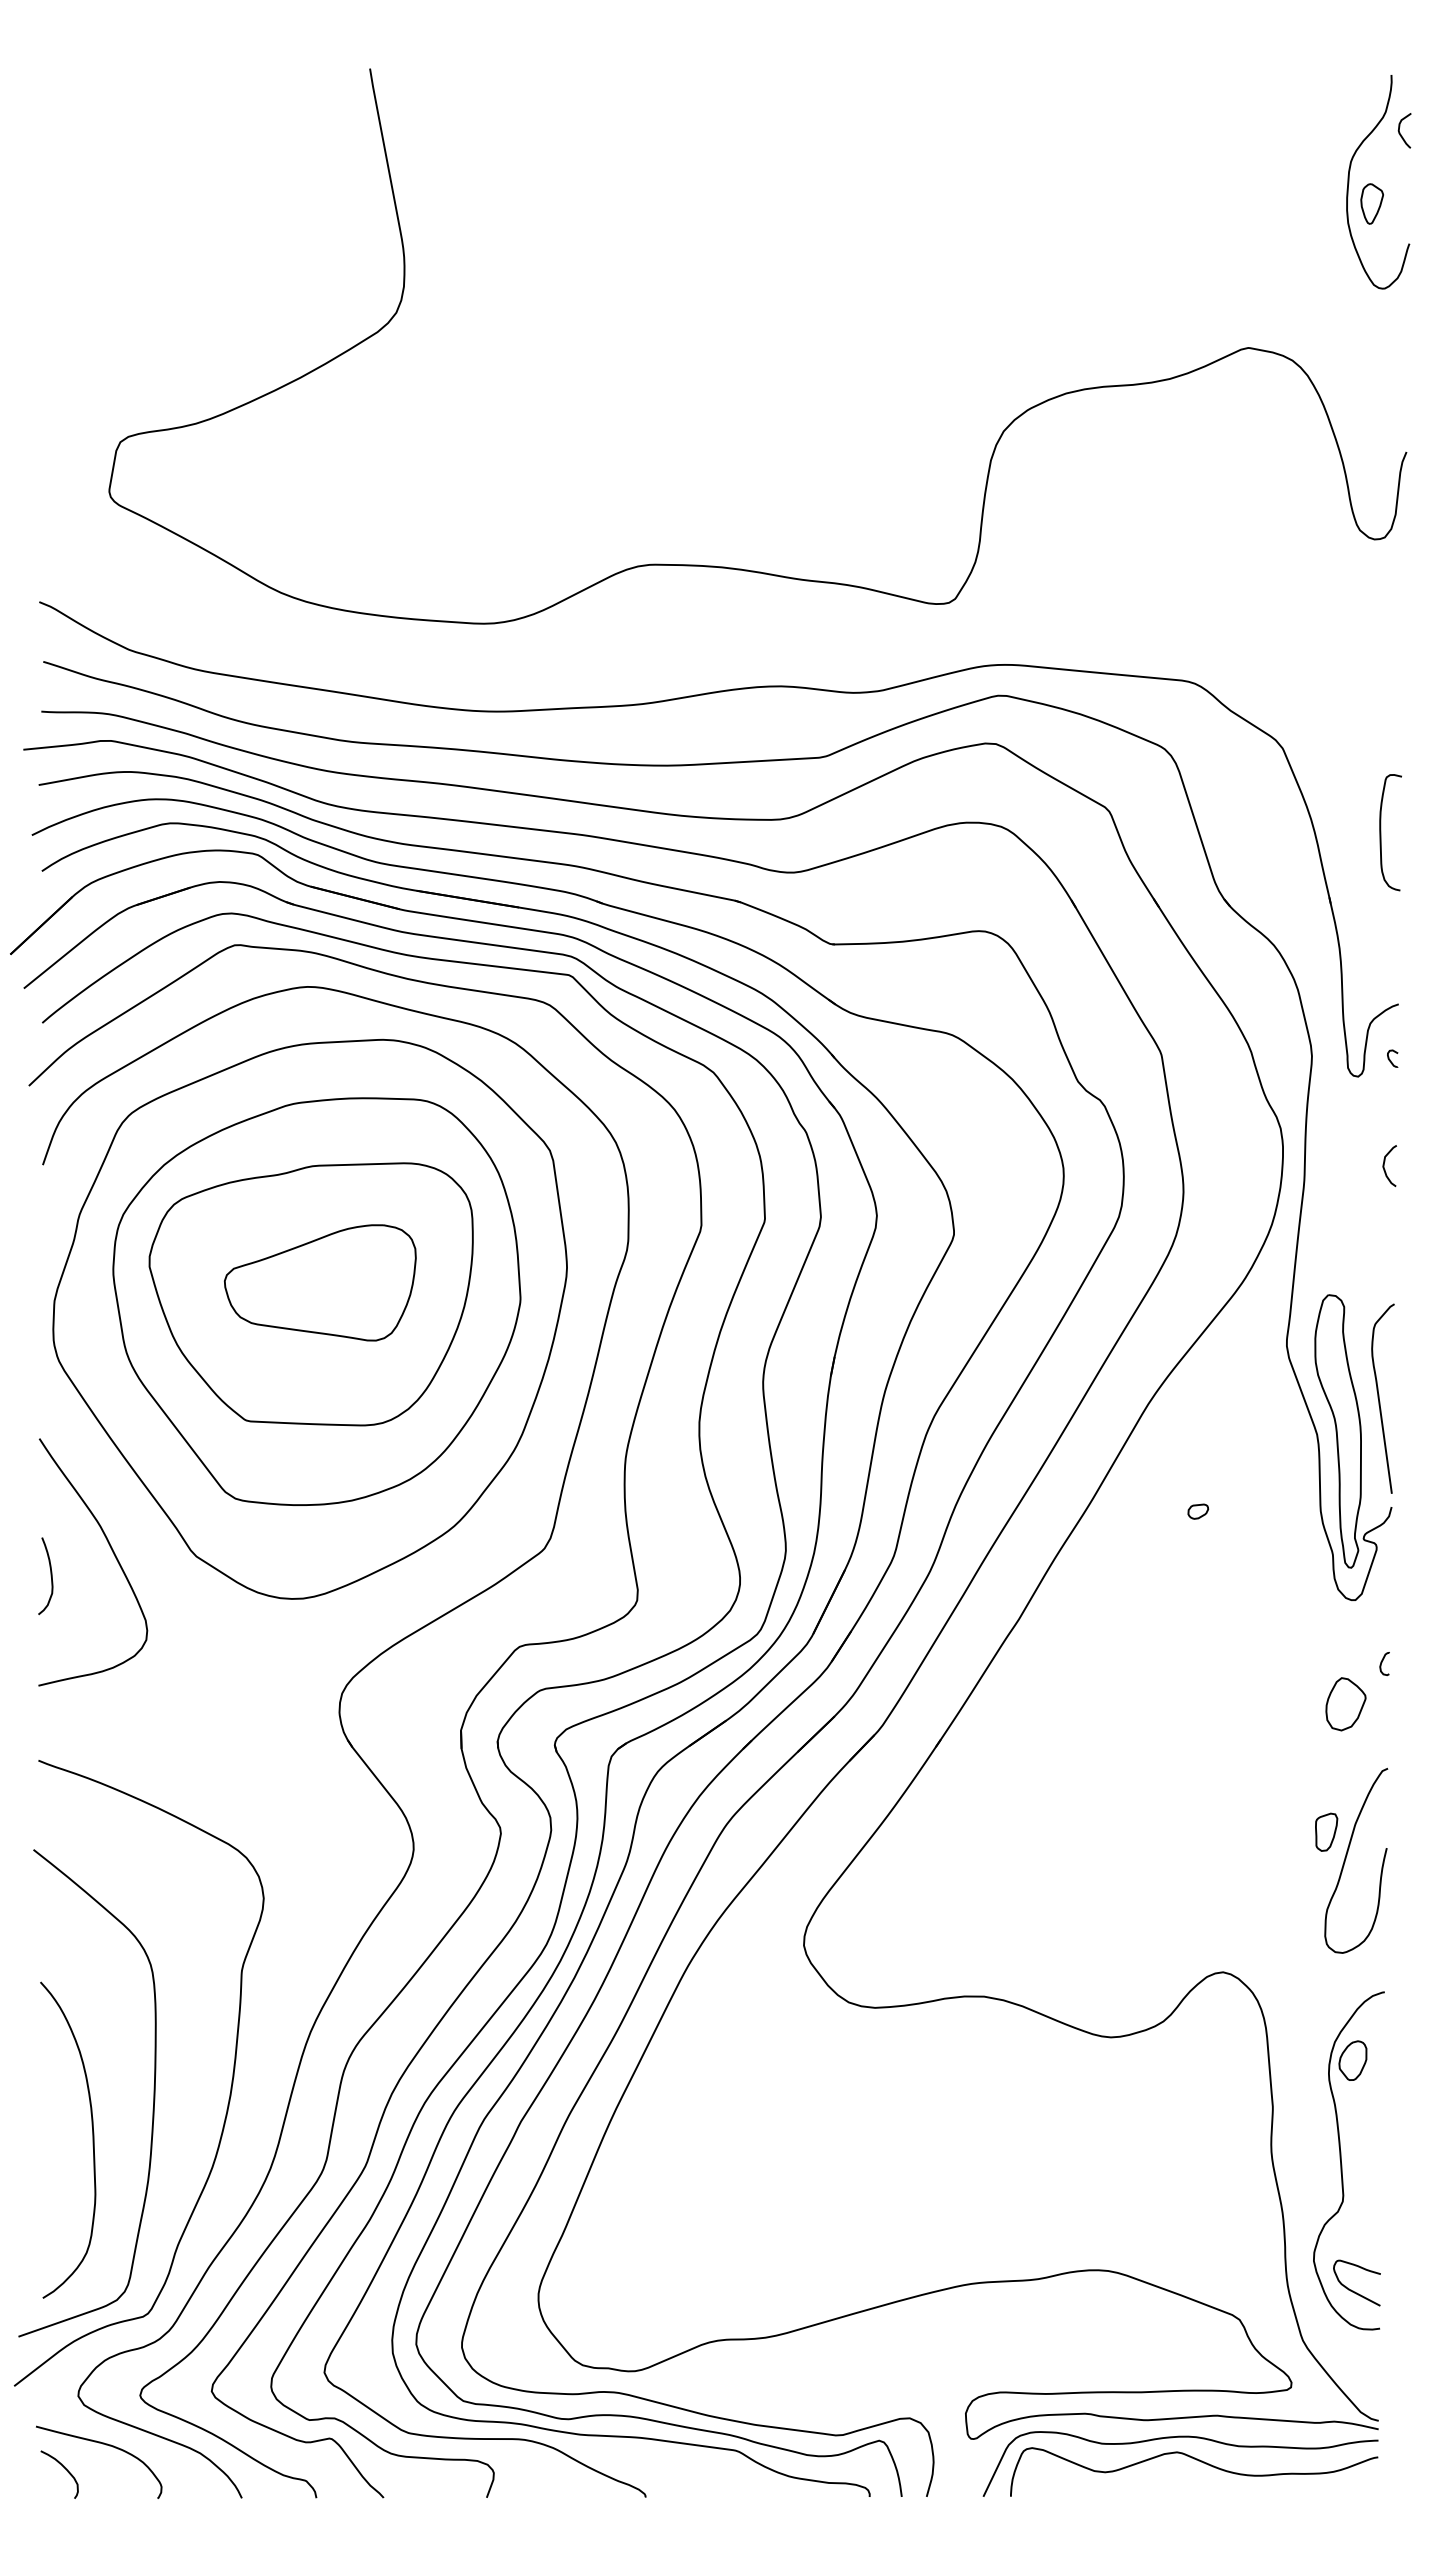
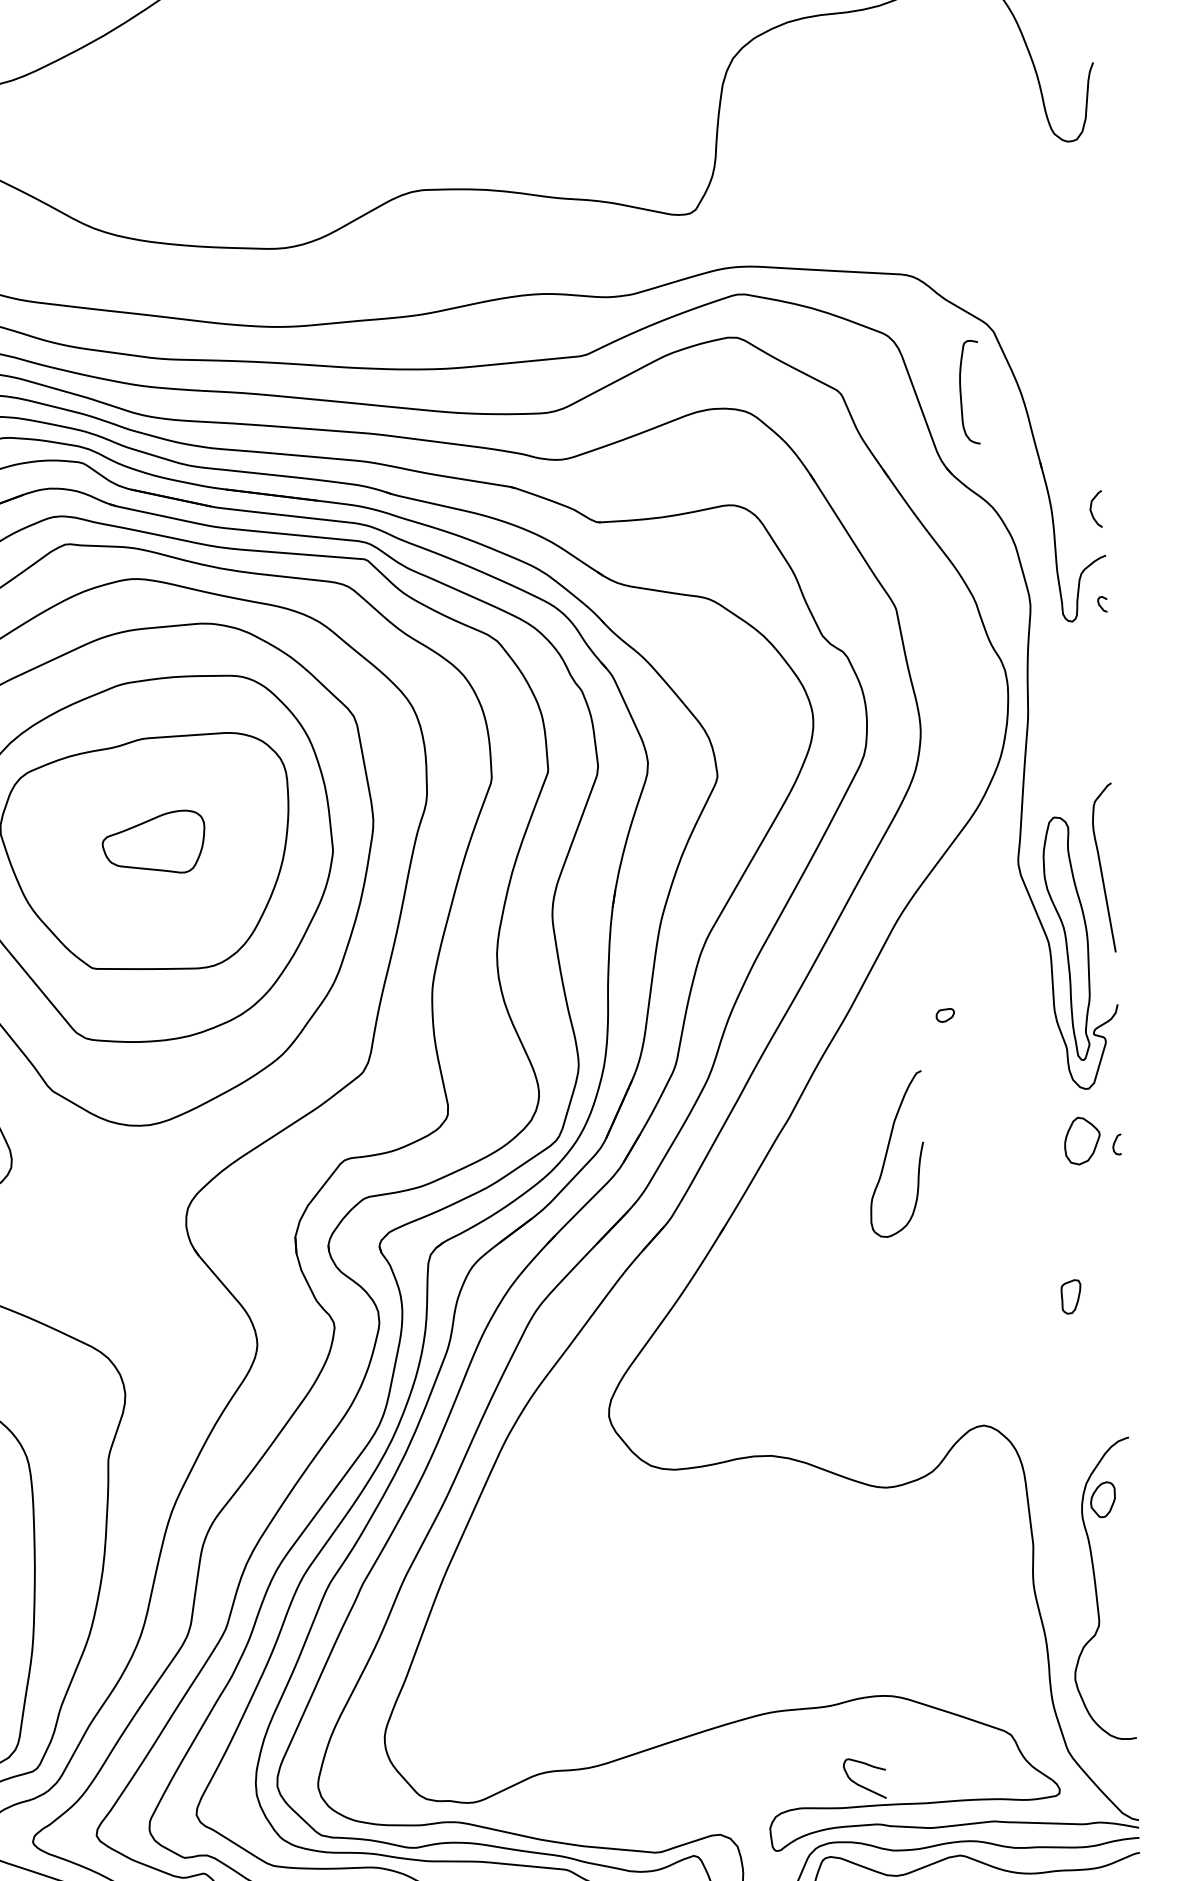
curve: (1381, 832) -> (961, 392), moved
curve: (1384, 1165) -> (1091, 508), moved
part: (320, 1282) -> (153, 842), size x0.6
curve: (1379, 1398) -> (1101, 867), moved
part: (1345, 1704) -> (1081, 1141), moved
curve: (1346, 1859) -> (887, 1153), moved
curve: (1353, 2290) -> (862, 1785), moved

